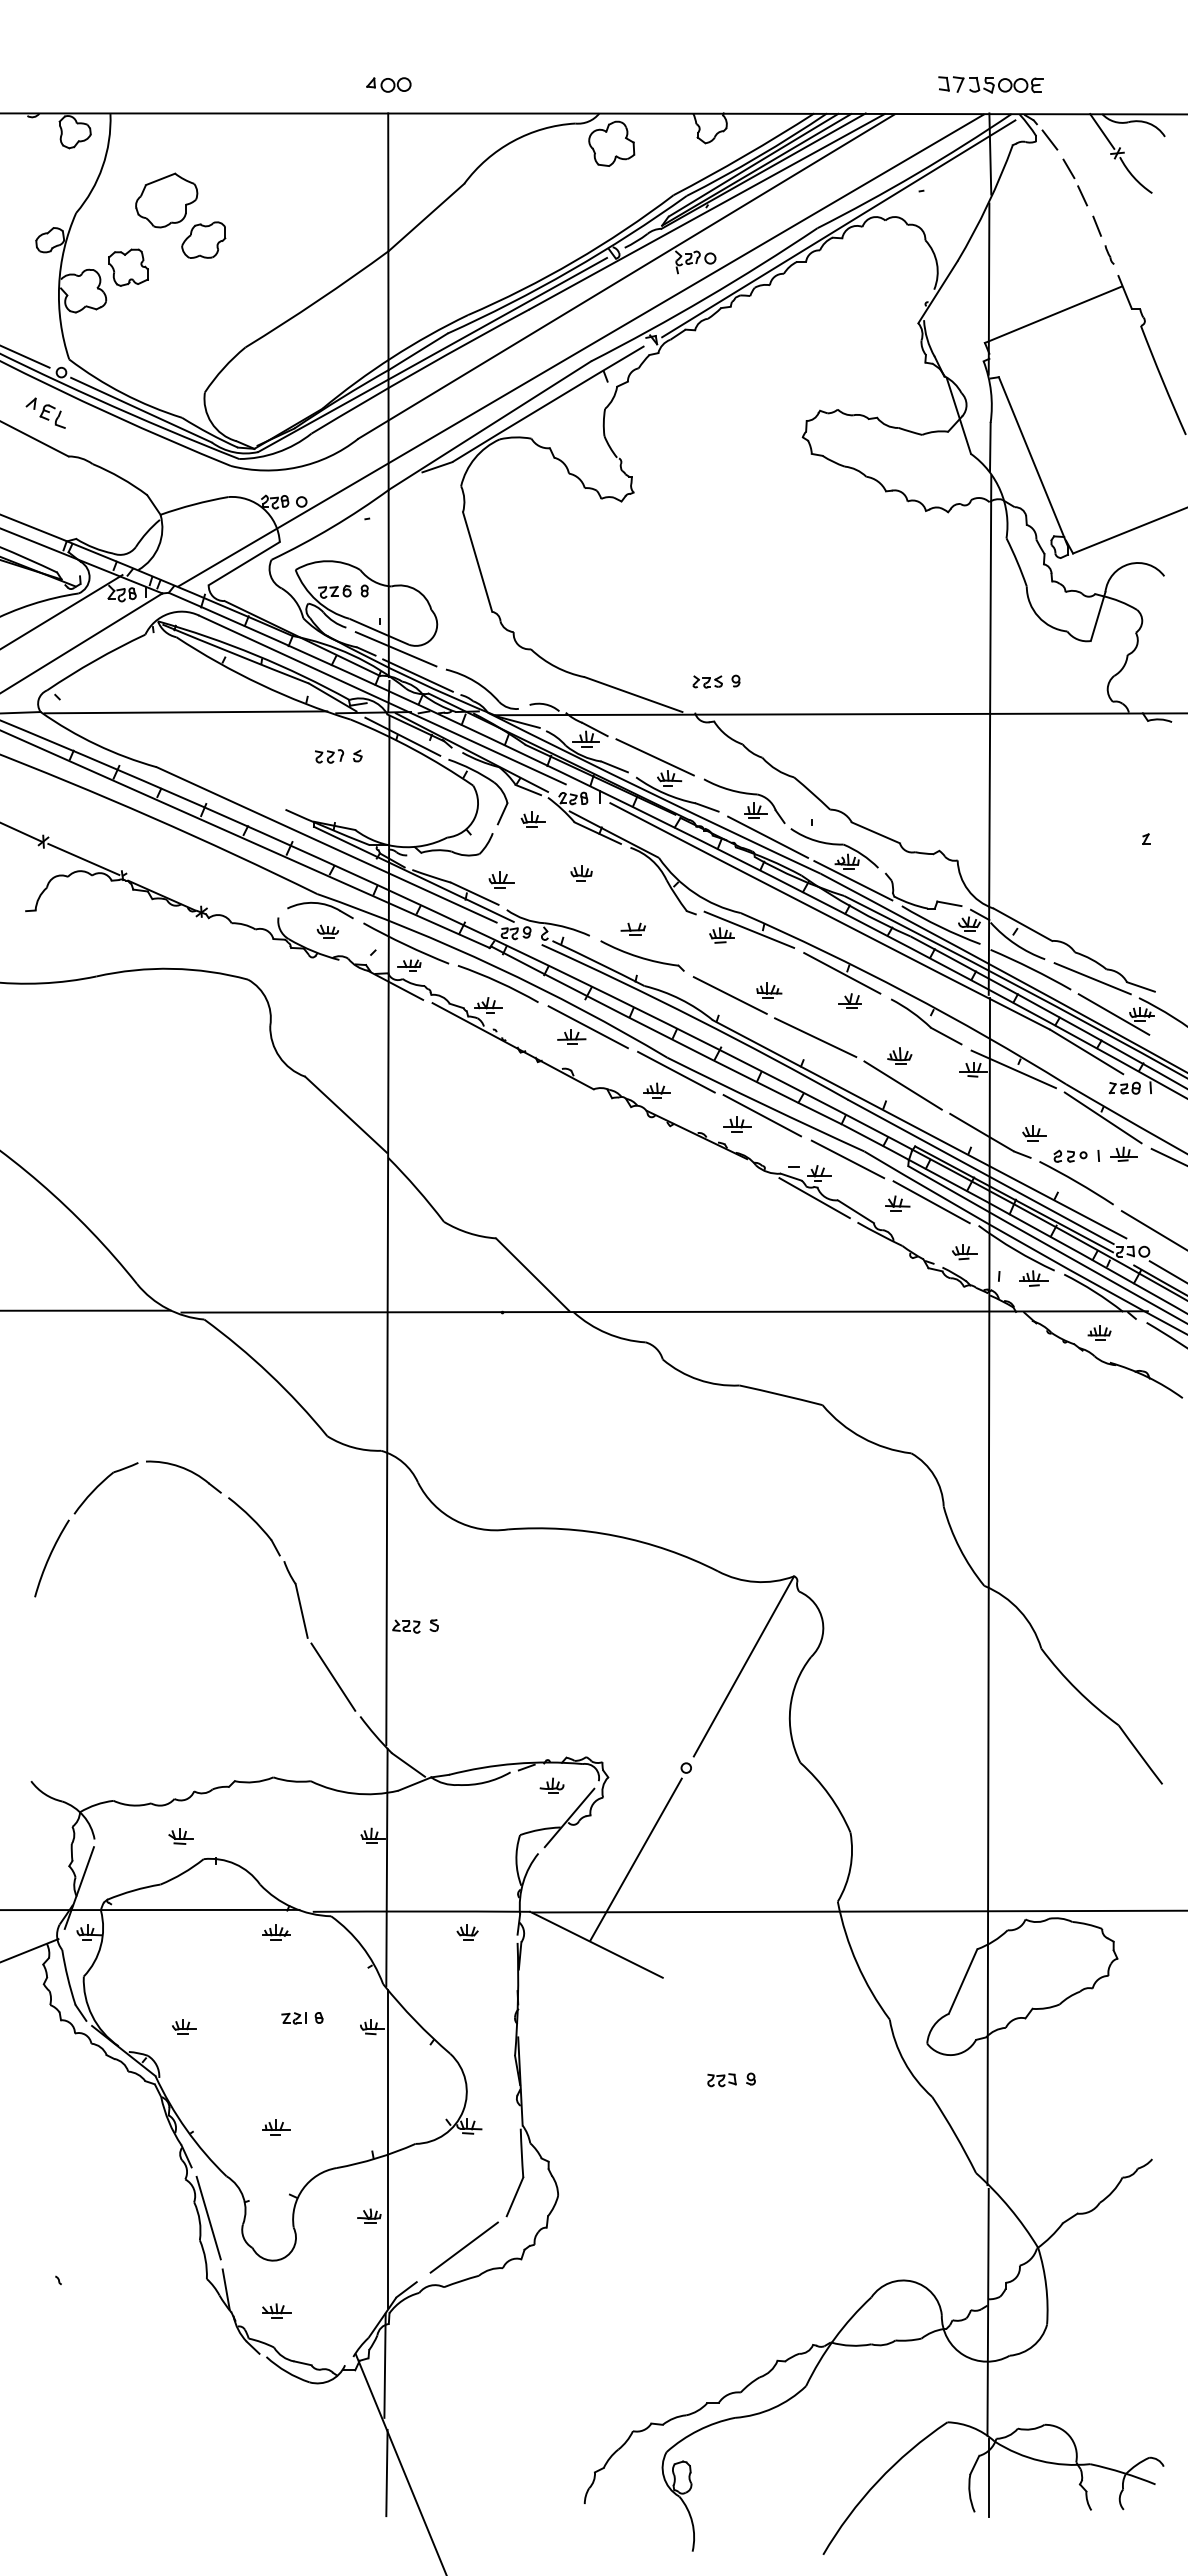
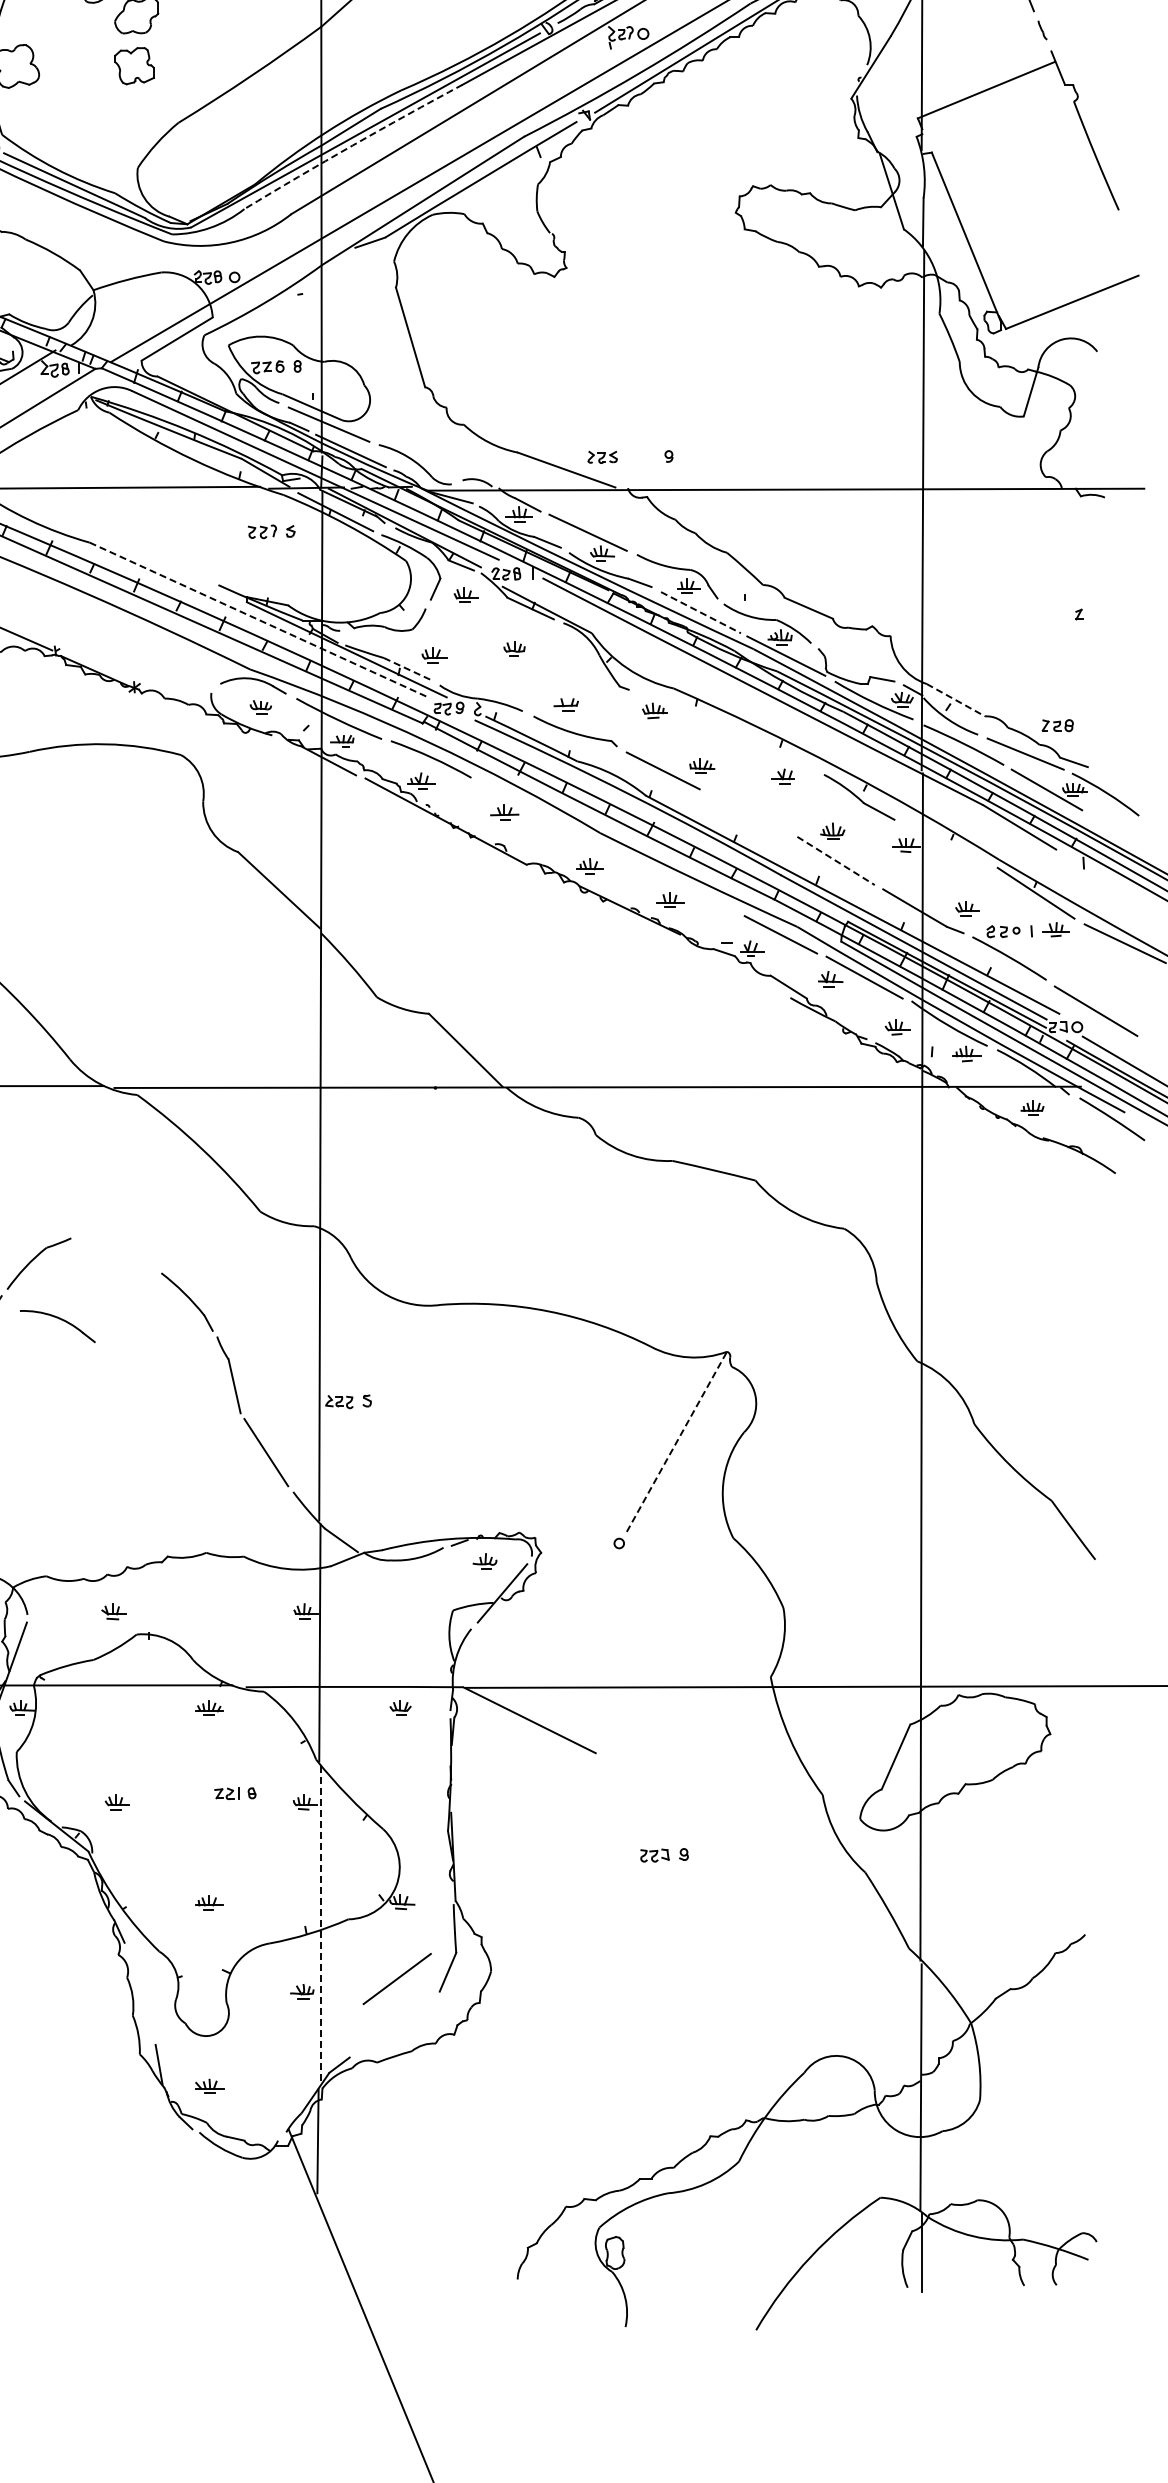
part: (128, 267) -> (134, 65), moved
arc: (419, 370) -> (352, 145), solid -> dashed
part: (707, 681) -> (602, 456), moved
line: (768, 837) -> (701, 612), solid -> dashed
line: (326, 844) -> (259, 619), solid -> dashed
line: (475, 893) -> (408, 668), solid -> dashed
line: (1023, 925) -> (956, 700), solid -> dashed
line: (749, 929) -> (682, 704), removed
line: (842, 973) -> (775, 748), removed
line: (587, 1027) -> (520, 802), removed
line: (815, 1037) -> (748, 812), removed
line: (1013, 1069) -> (946, 844), removed
line: (676, 1071) -> (609, 846), removed
line: (903, 1085) -> (836, 860), solid -> dashed
part: (1124, 1087) -> (1057, 724), moved
line: (762, 1115) -> (695, 890), removed
line: (814, 1198) -> (747, 973), removed
part: (186, 1470) -> (60, 1319), moved
line: (744, 1665) -> (677, 1440), solid -> dashed
line: (635, 1859) -> (568, 1634), removed
line: (387, 2149) -> (320, 1924), solid -> dashed
line: (208, 2217) -> (141, 1992), removed
line: (463, 2247) -> (396, 1978), moved
line: (386, 2472) -> (319, 2247), removed

